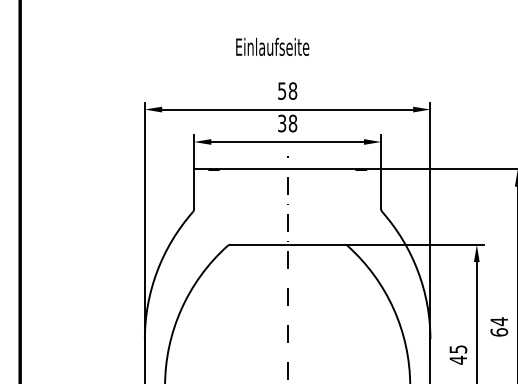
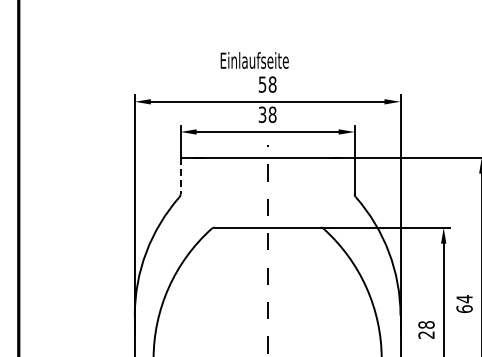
text: (272, 46) -> (254, 60), moved
line: (193, 189) -> (180, 176), solid -> dashed
text: (458, 355) -> (426, 330), 45 -> 28

